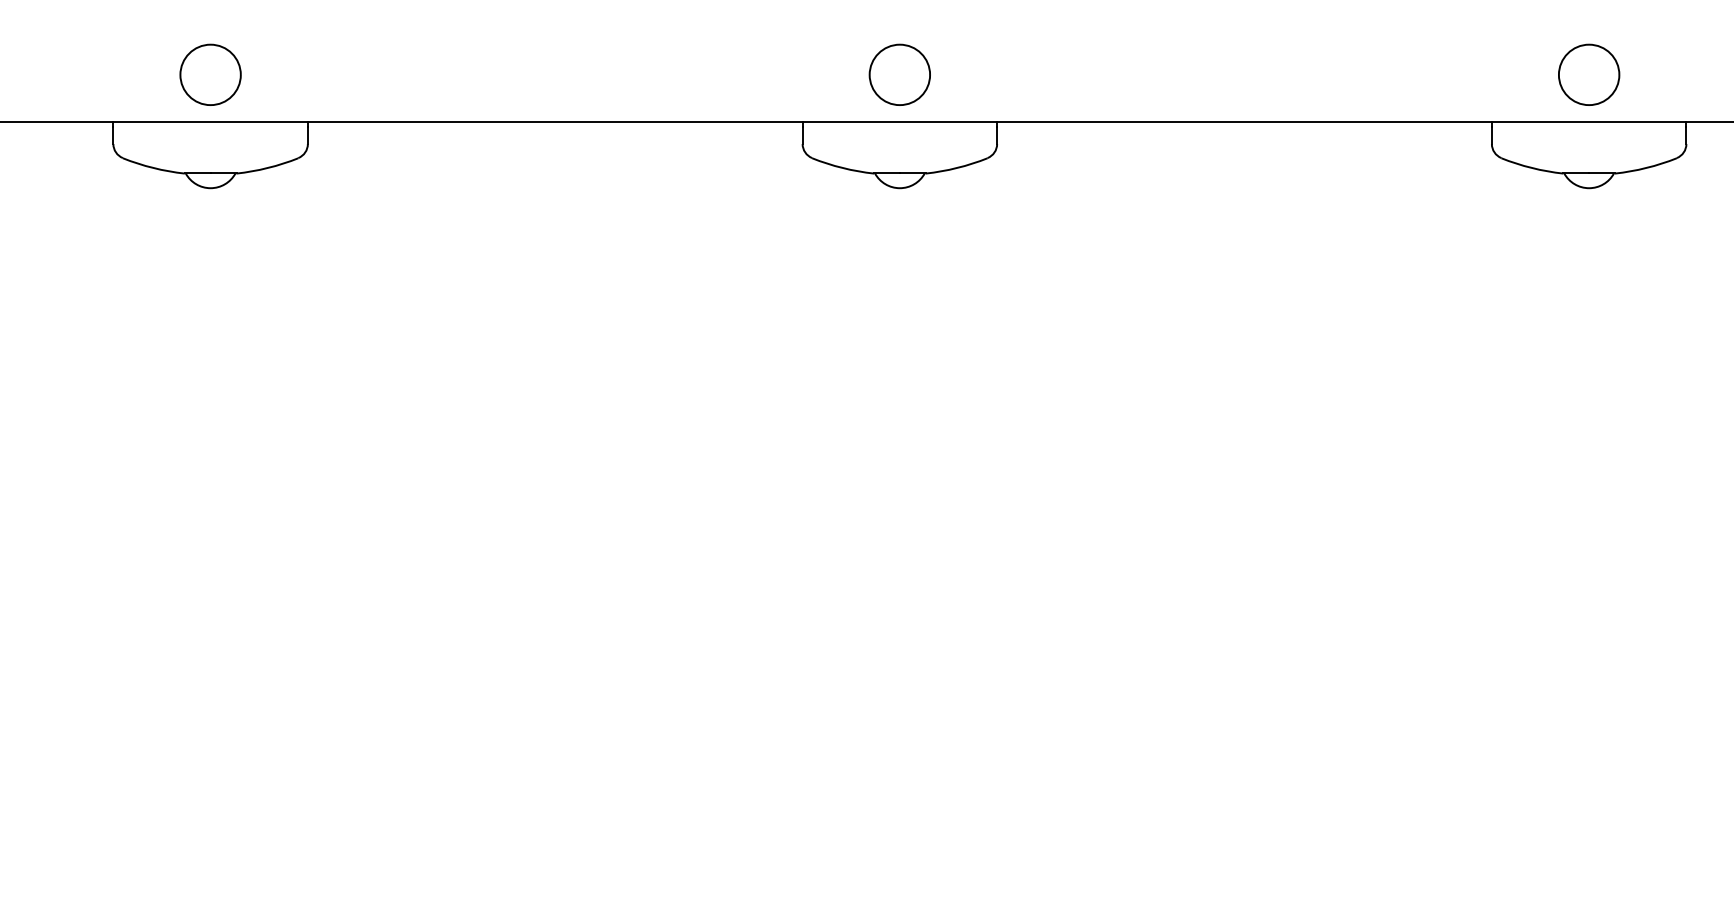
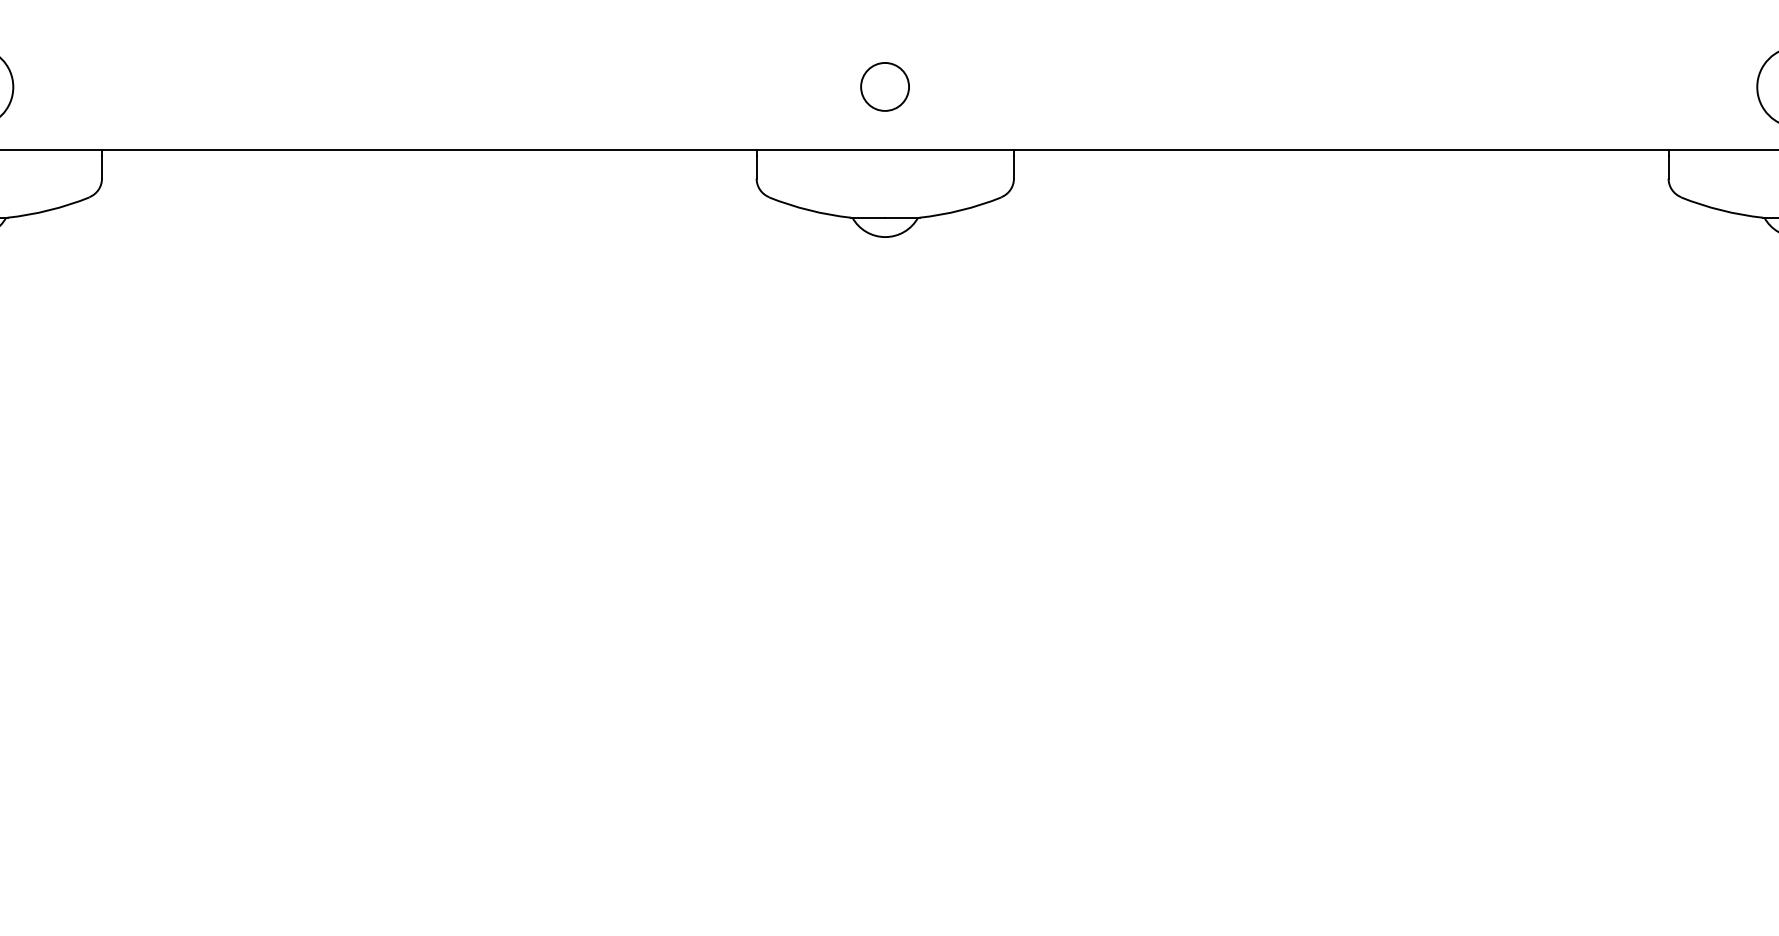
circle: (899, 74) -> (884, 86), size x0.6

